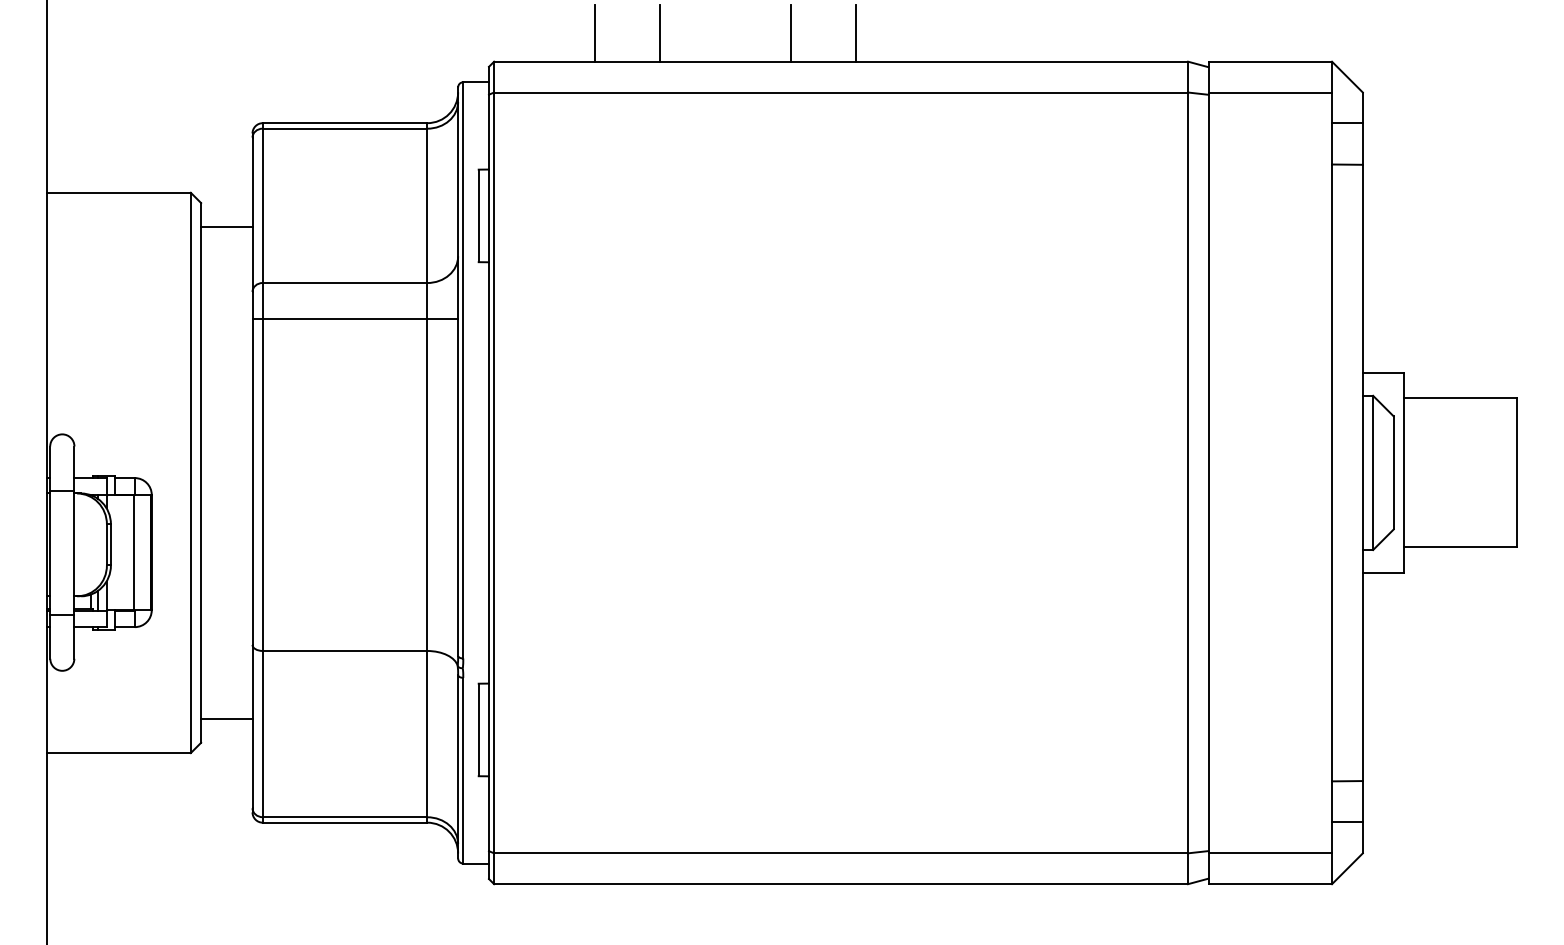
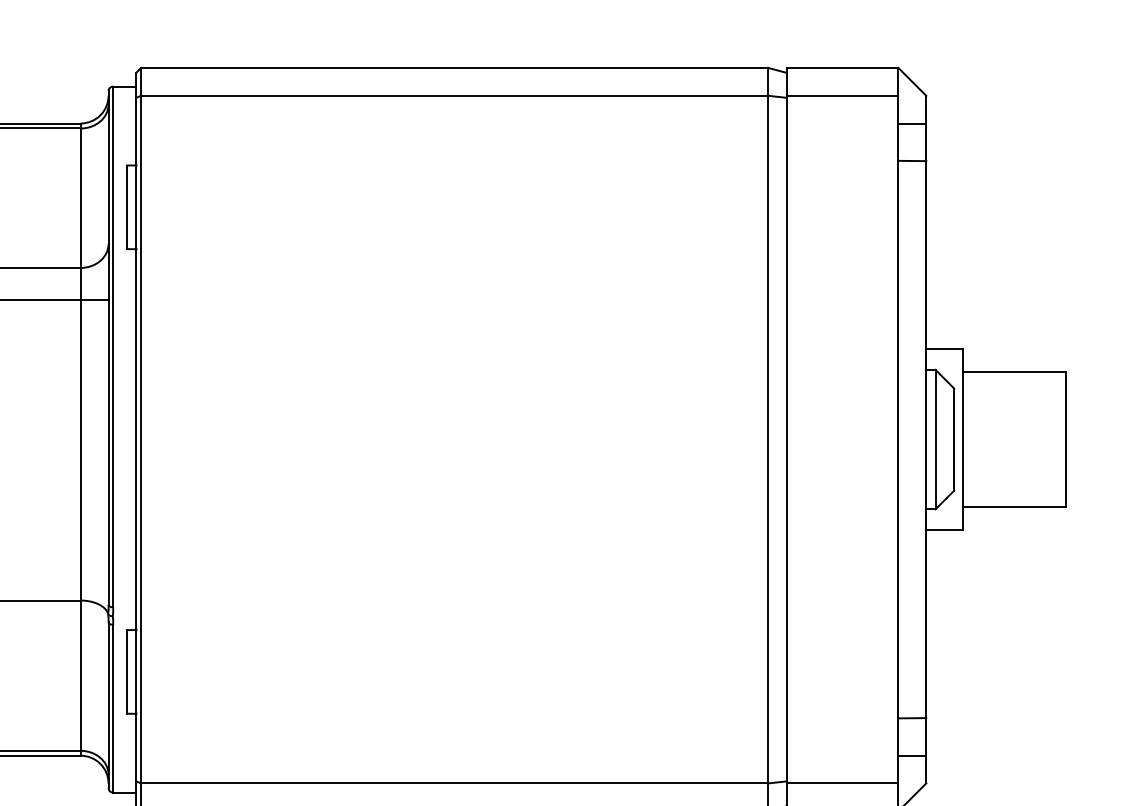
line: (594, 33) -> (231, 42), removed
line: (660, 33) -> (291, 42), removed
line: (790, 33) -> (408, 42), removed
line: (856, 33) -> (468, 42), removed

